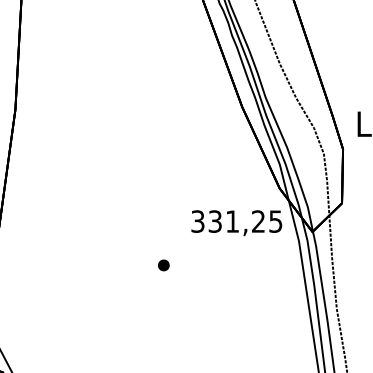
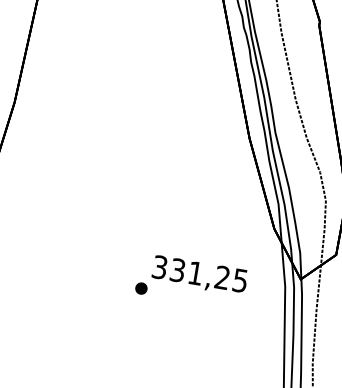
text: (236, 223) -> (199, 275), moved

